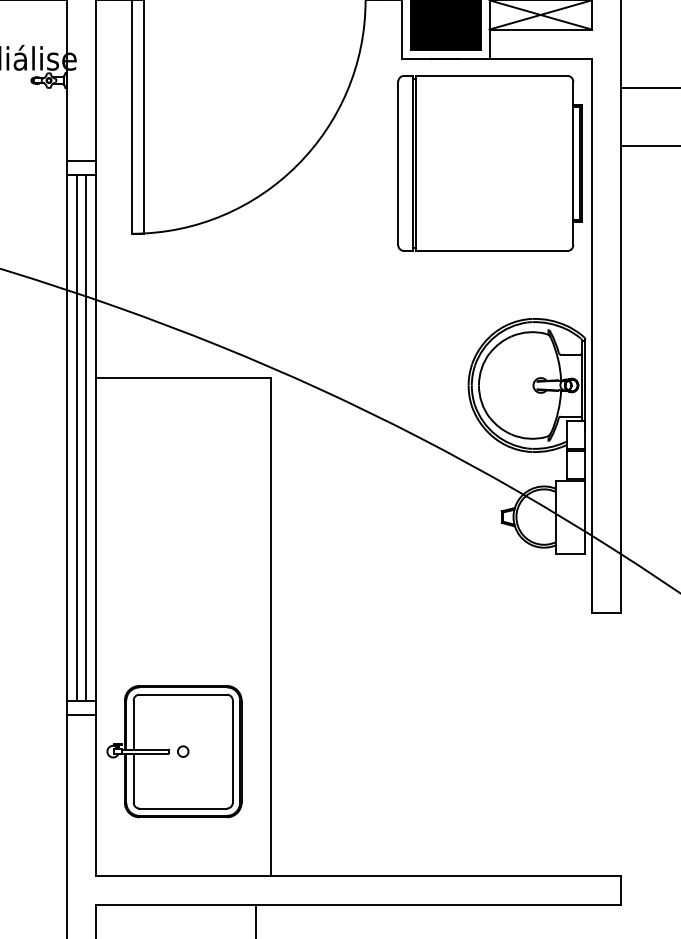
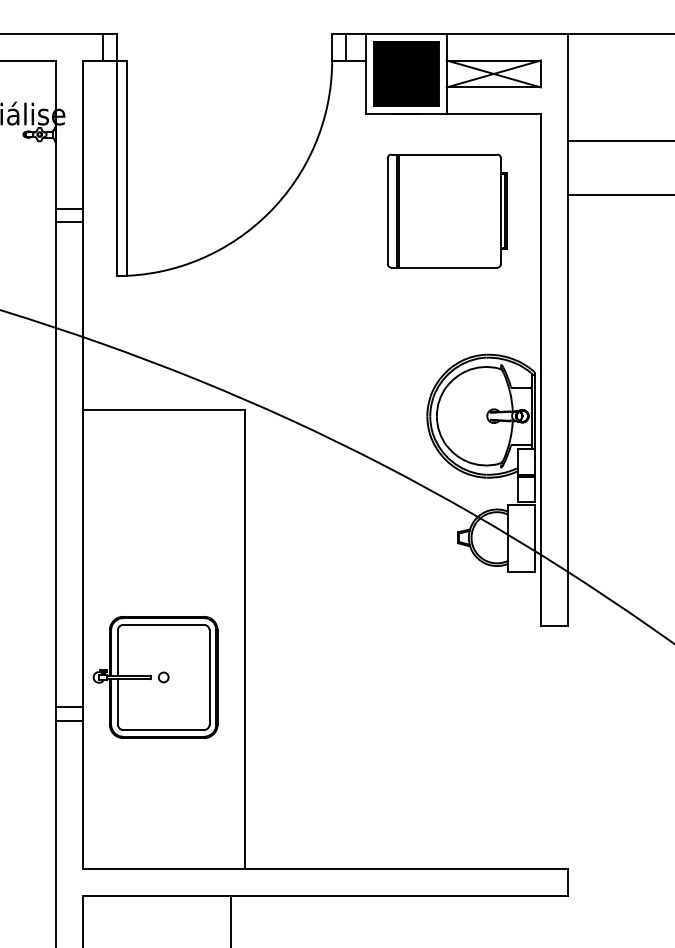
part: (489, 162) -> (446, 210), size x0.7
line: (76, 437) -> (65, 464), removed
line: (85, 437) -> (73, 464), removed
part: (174, 751) -> (155, 677), moved

